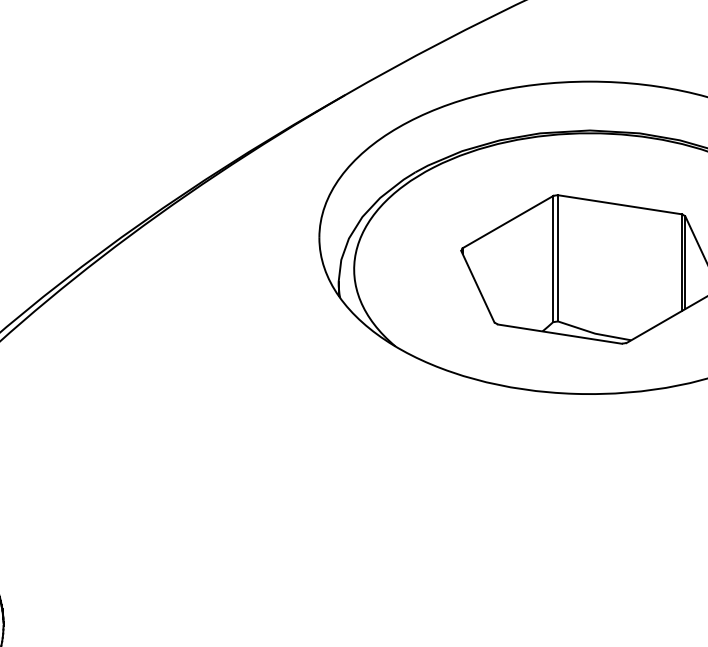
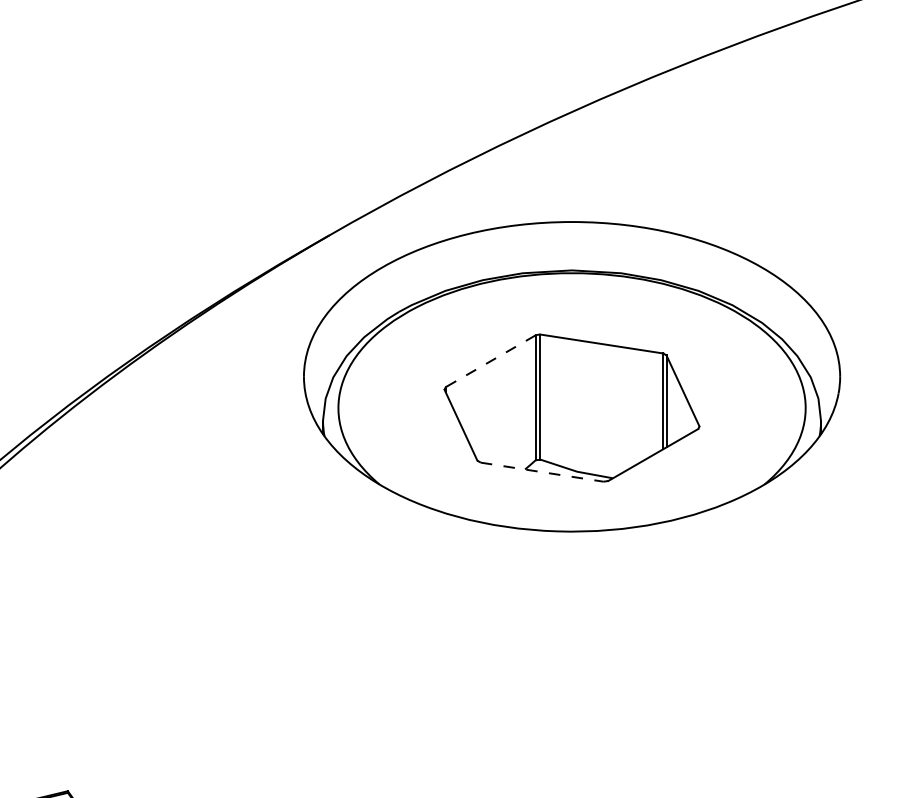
line: (507, 222) -> (490, 361), solid -> dashed
line: (560, 334) -> (542, 472), solid -> dashed

